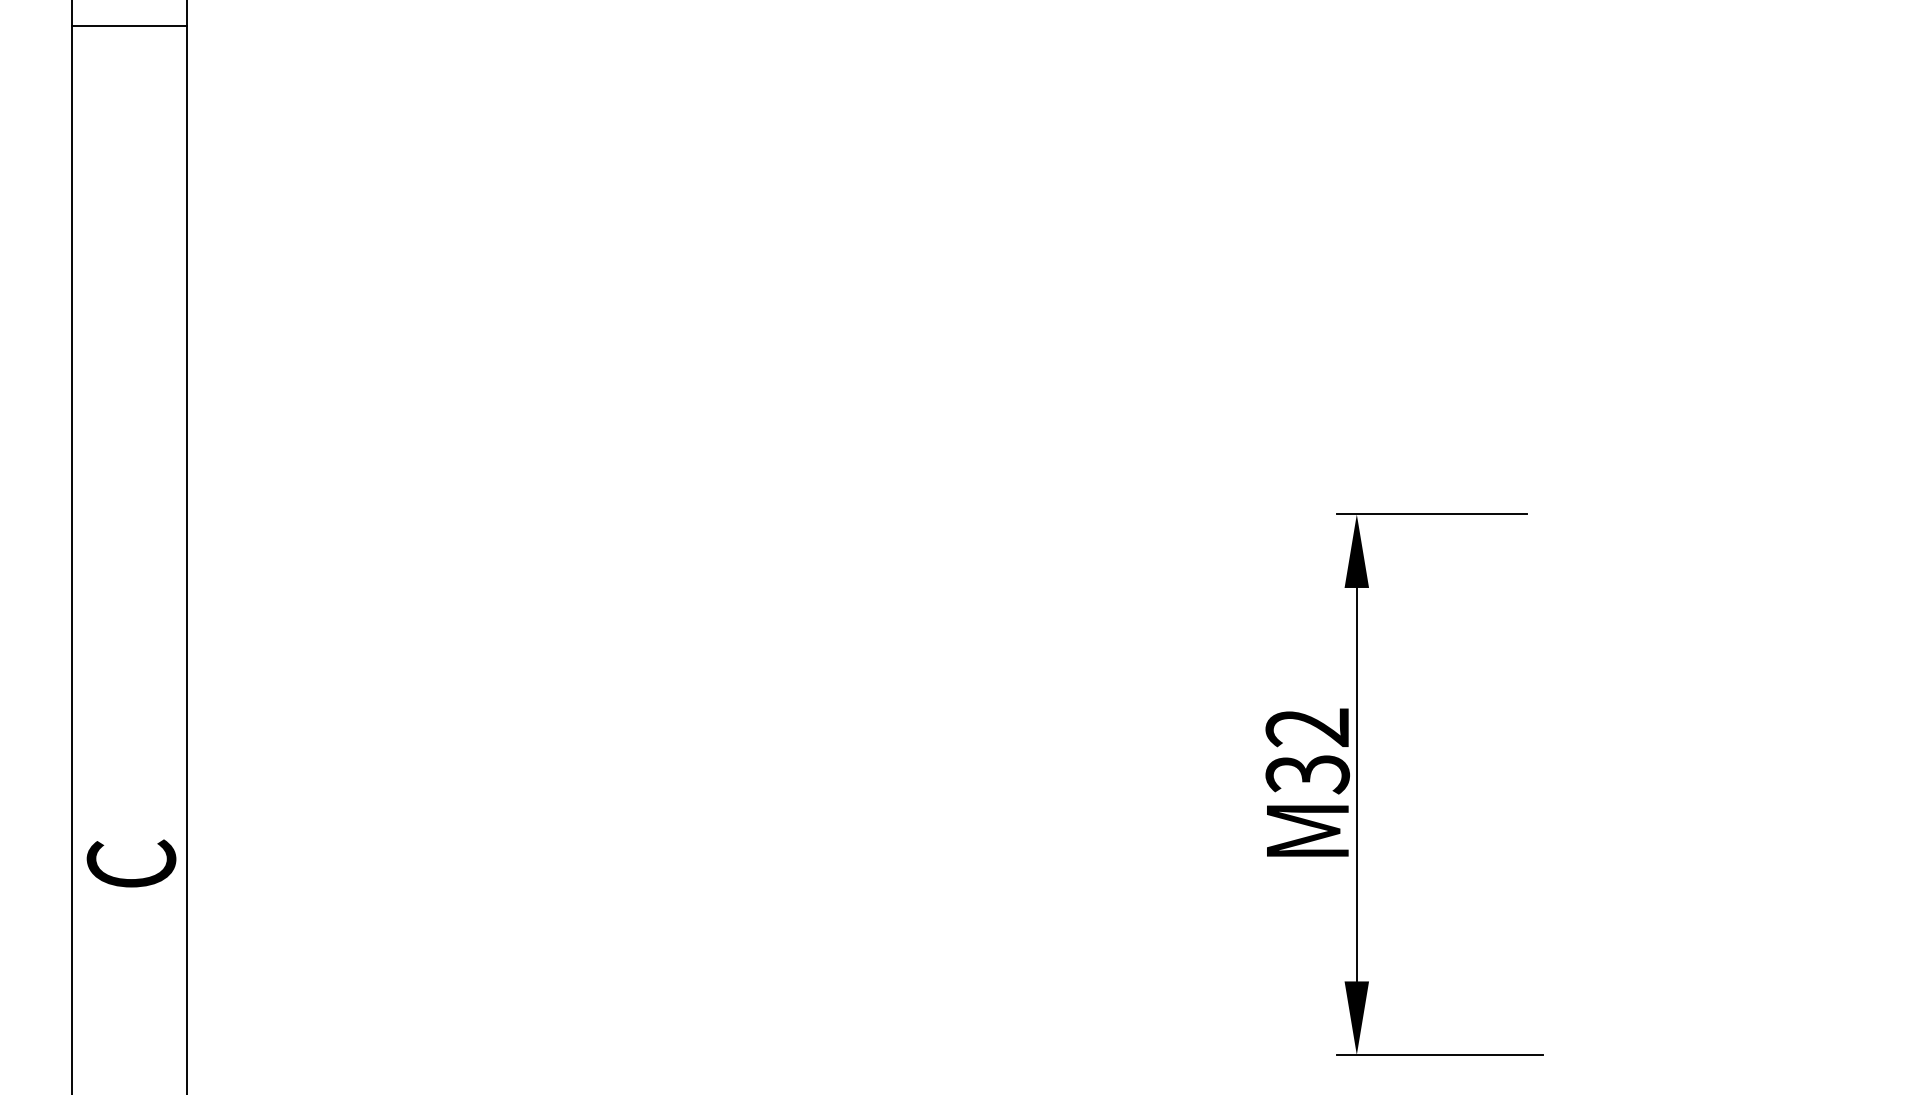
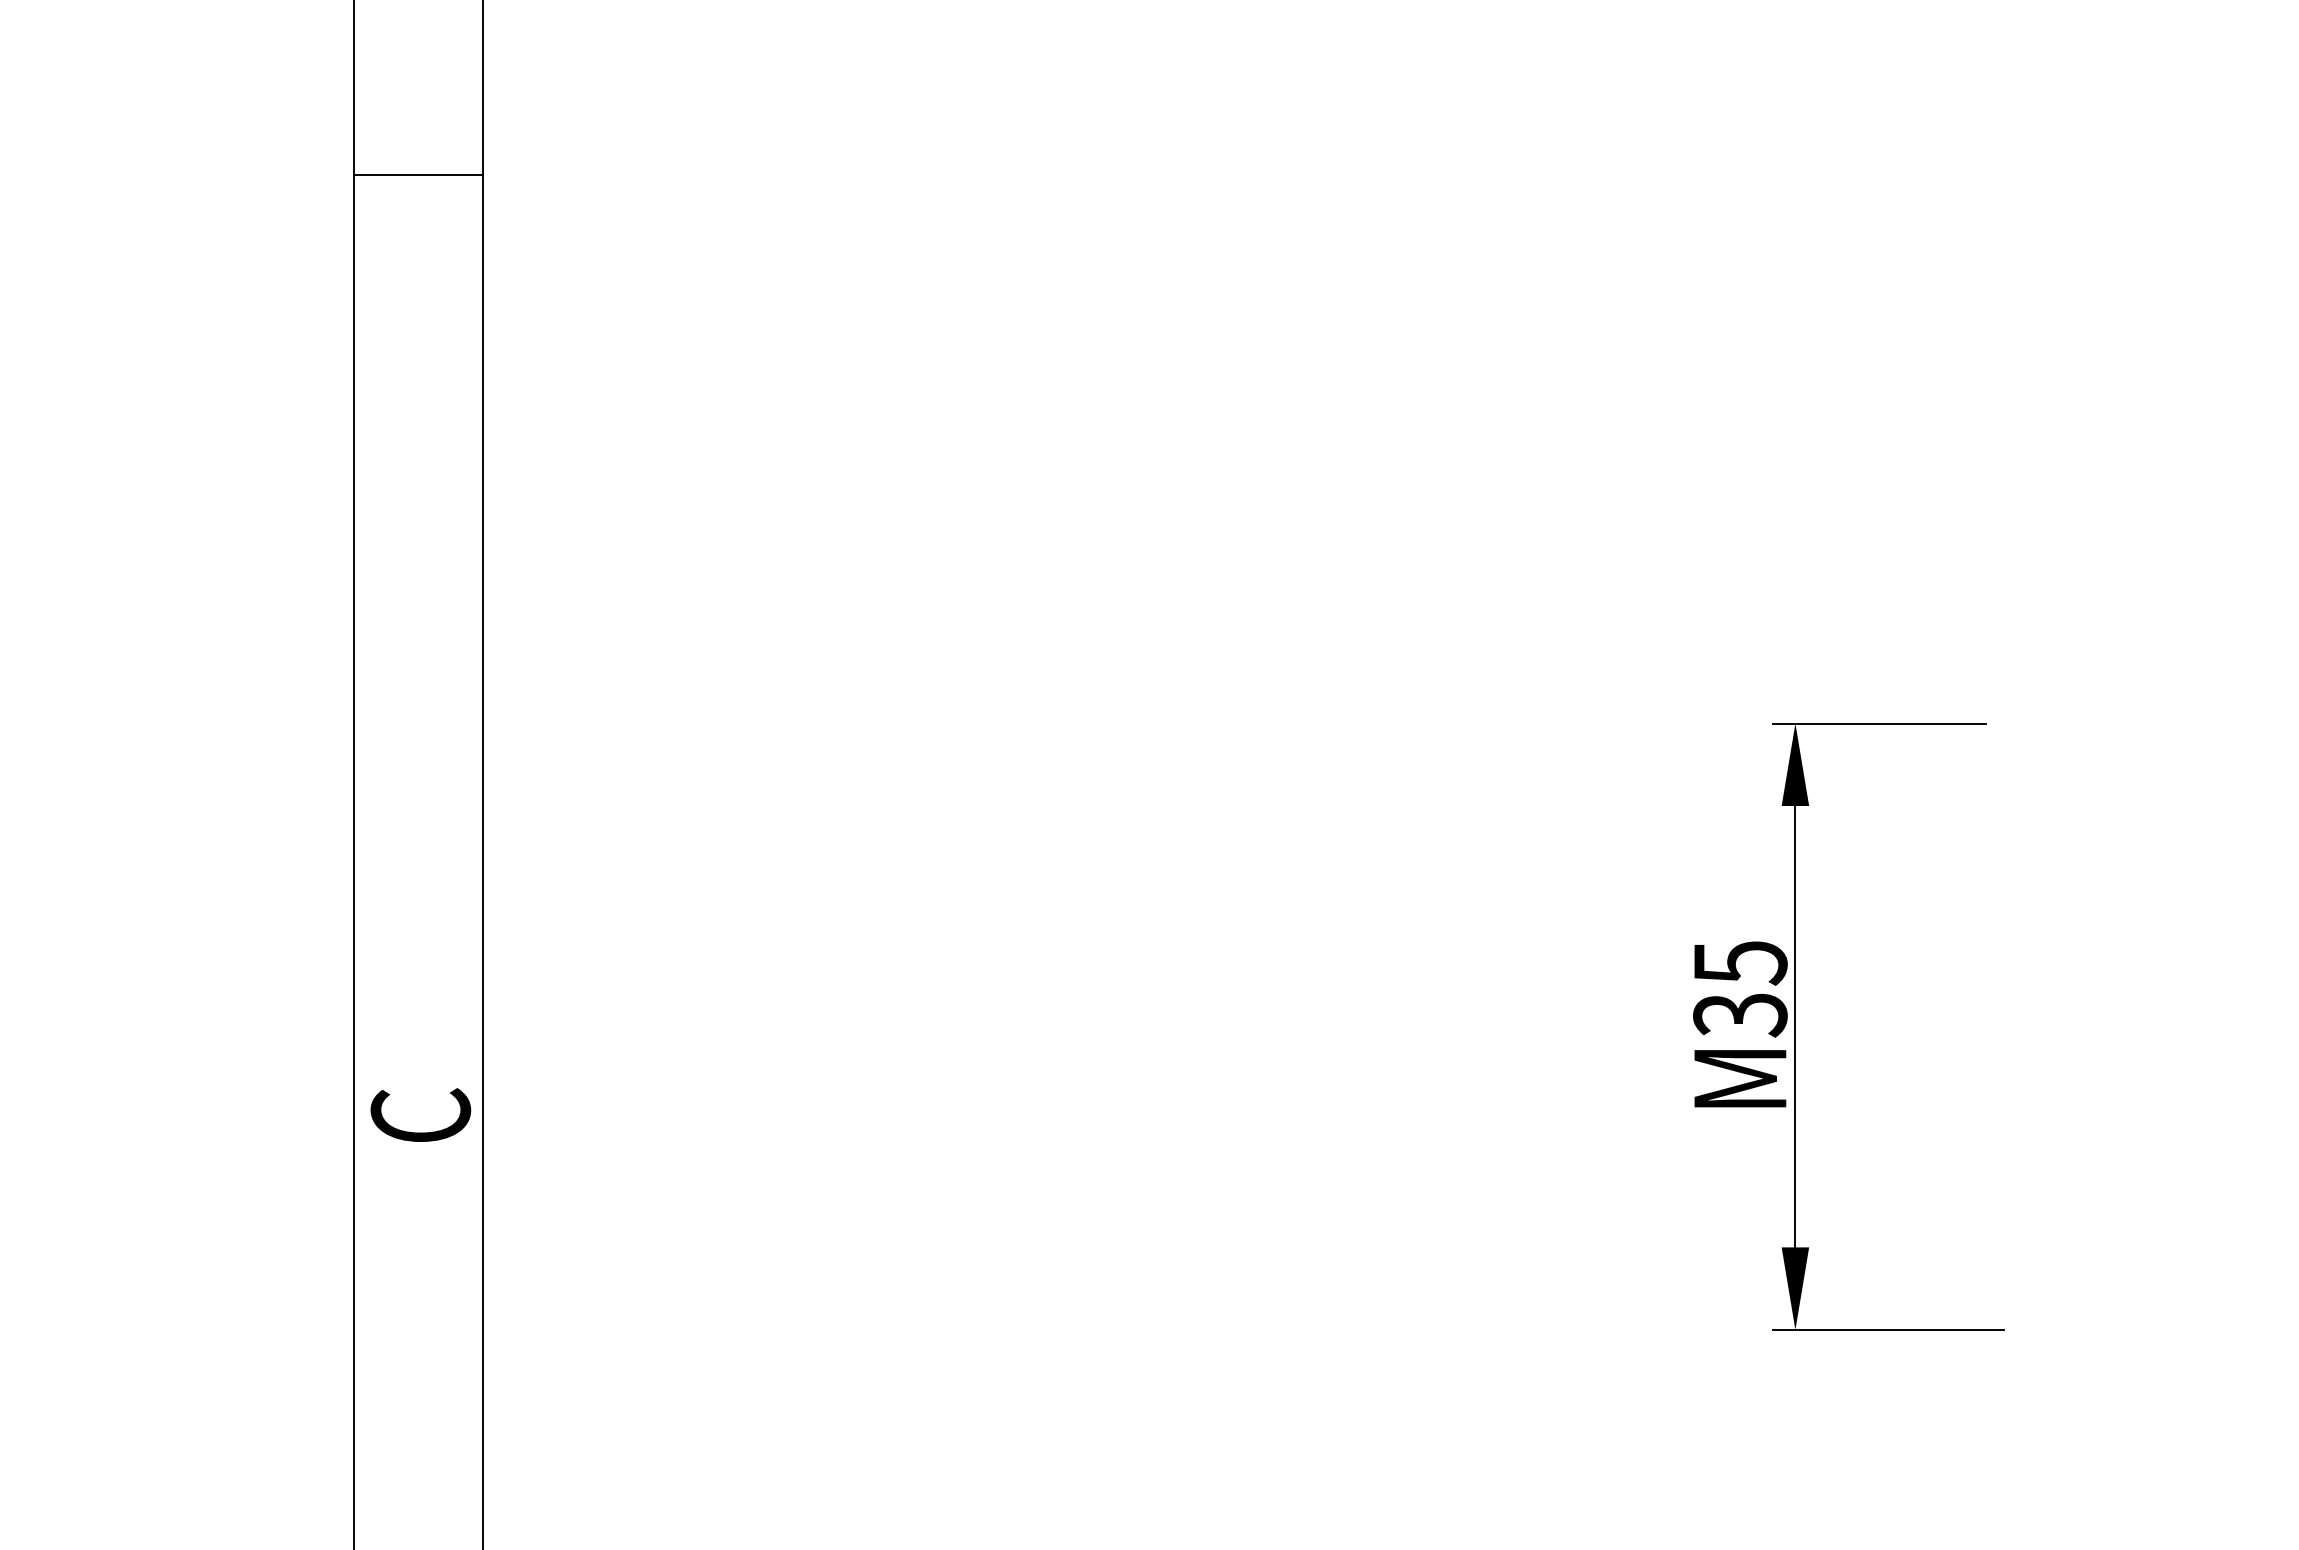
text: (1307, 728) -> (1740, 963), M32 -> M35

